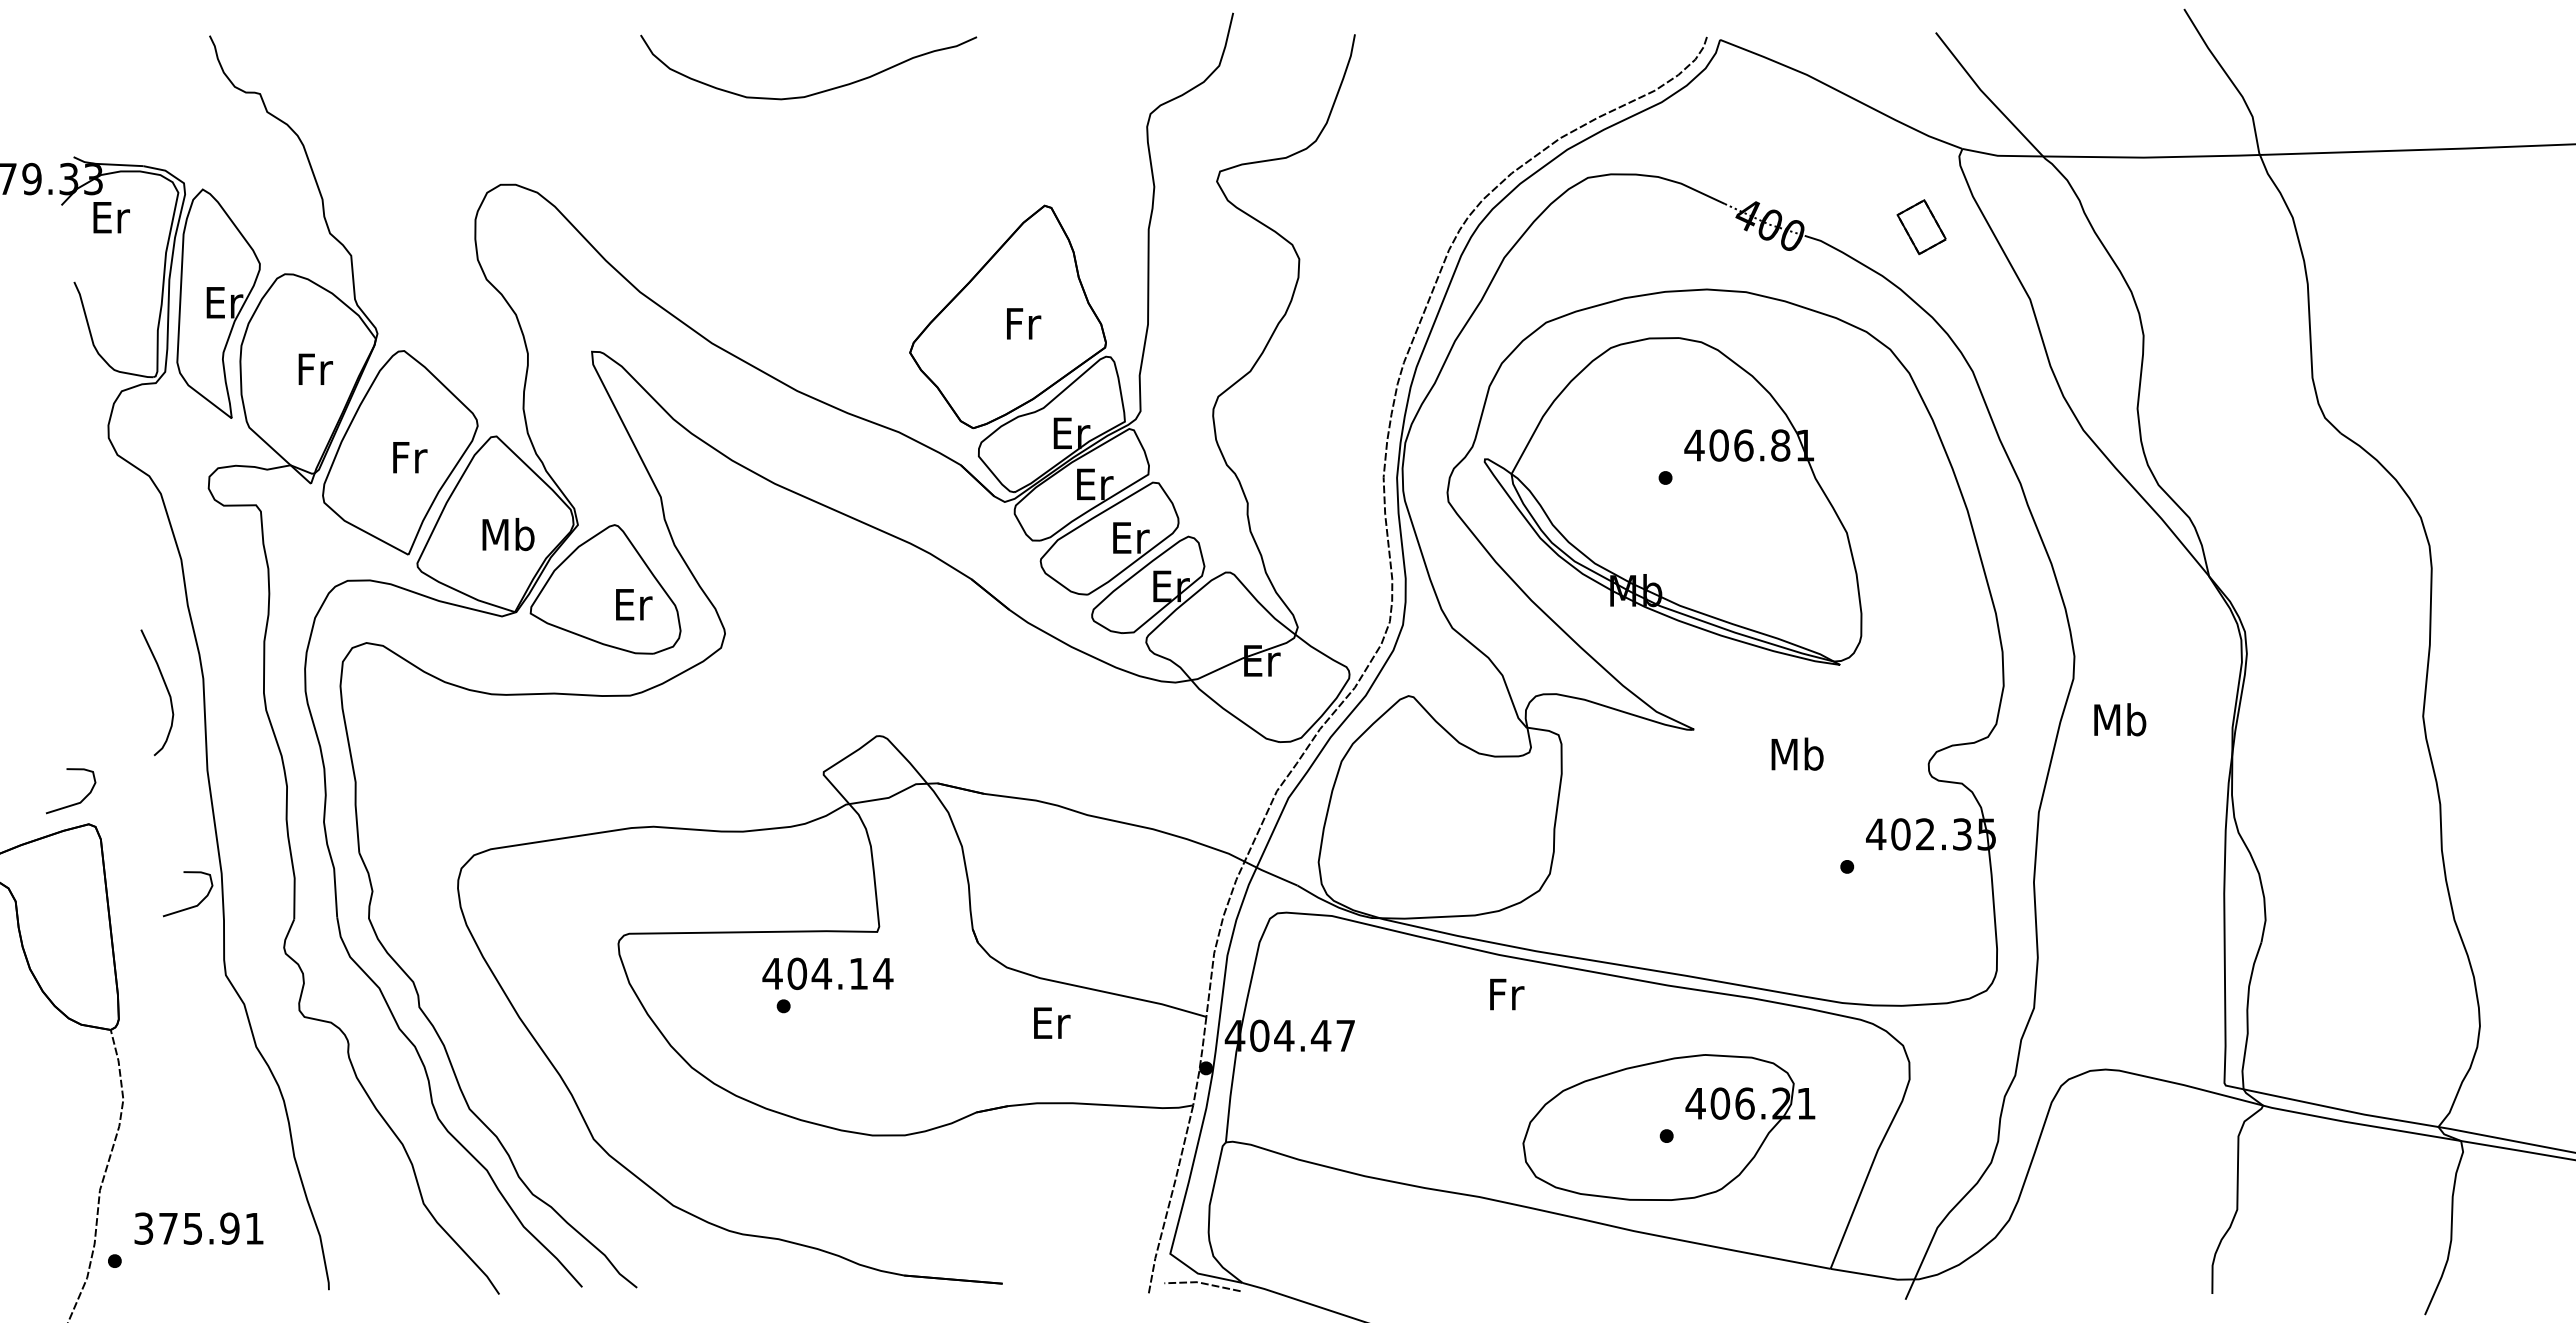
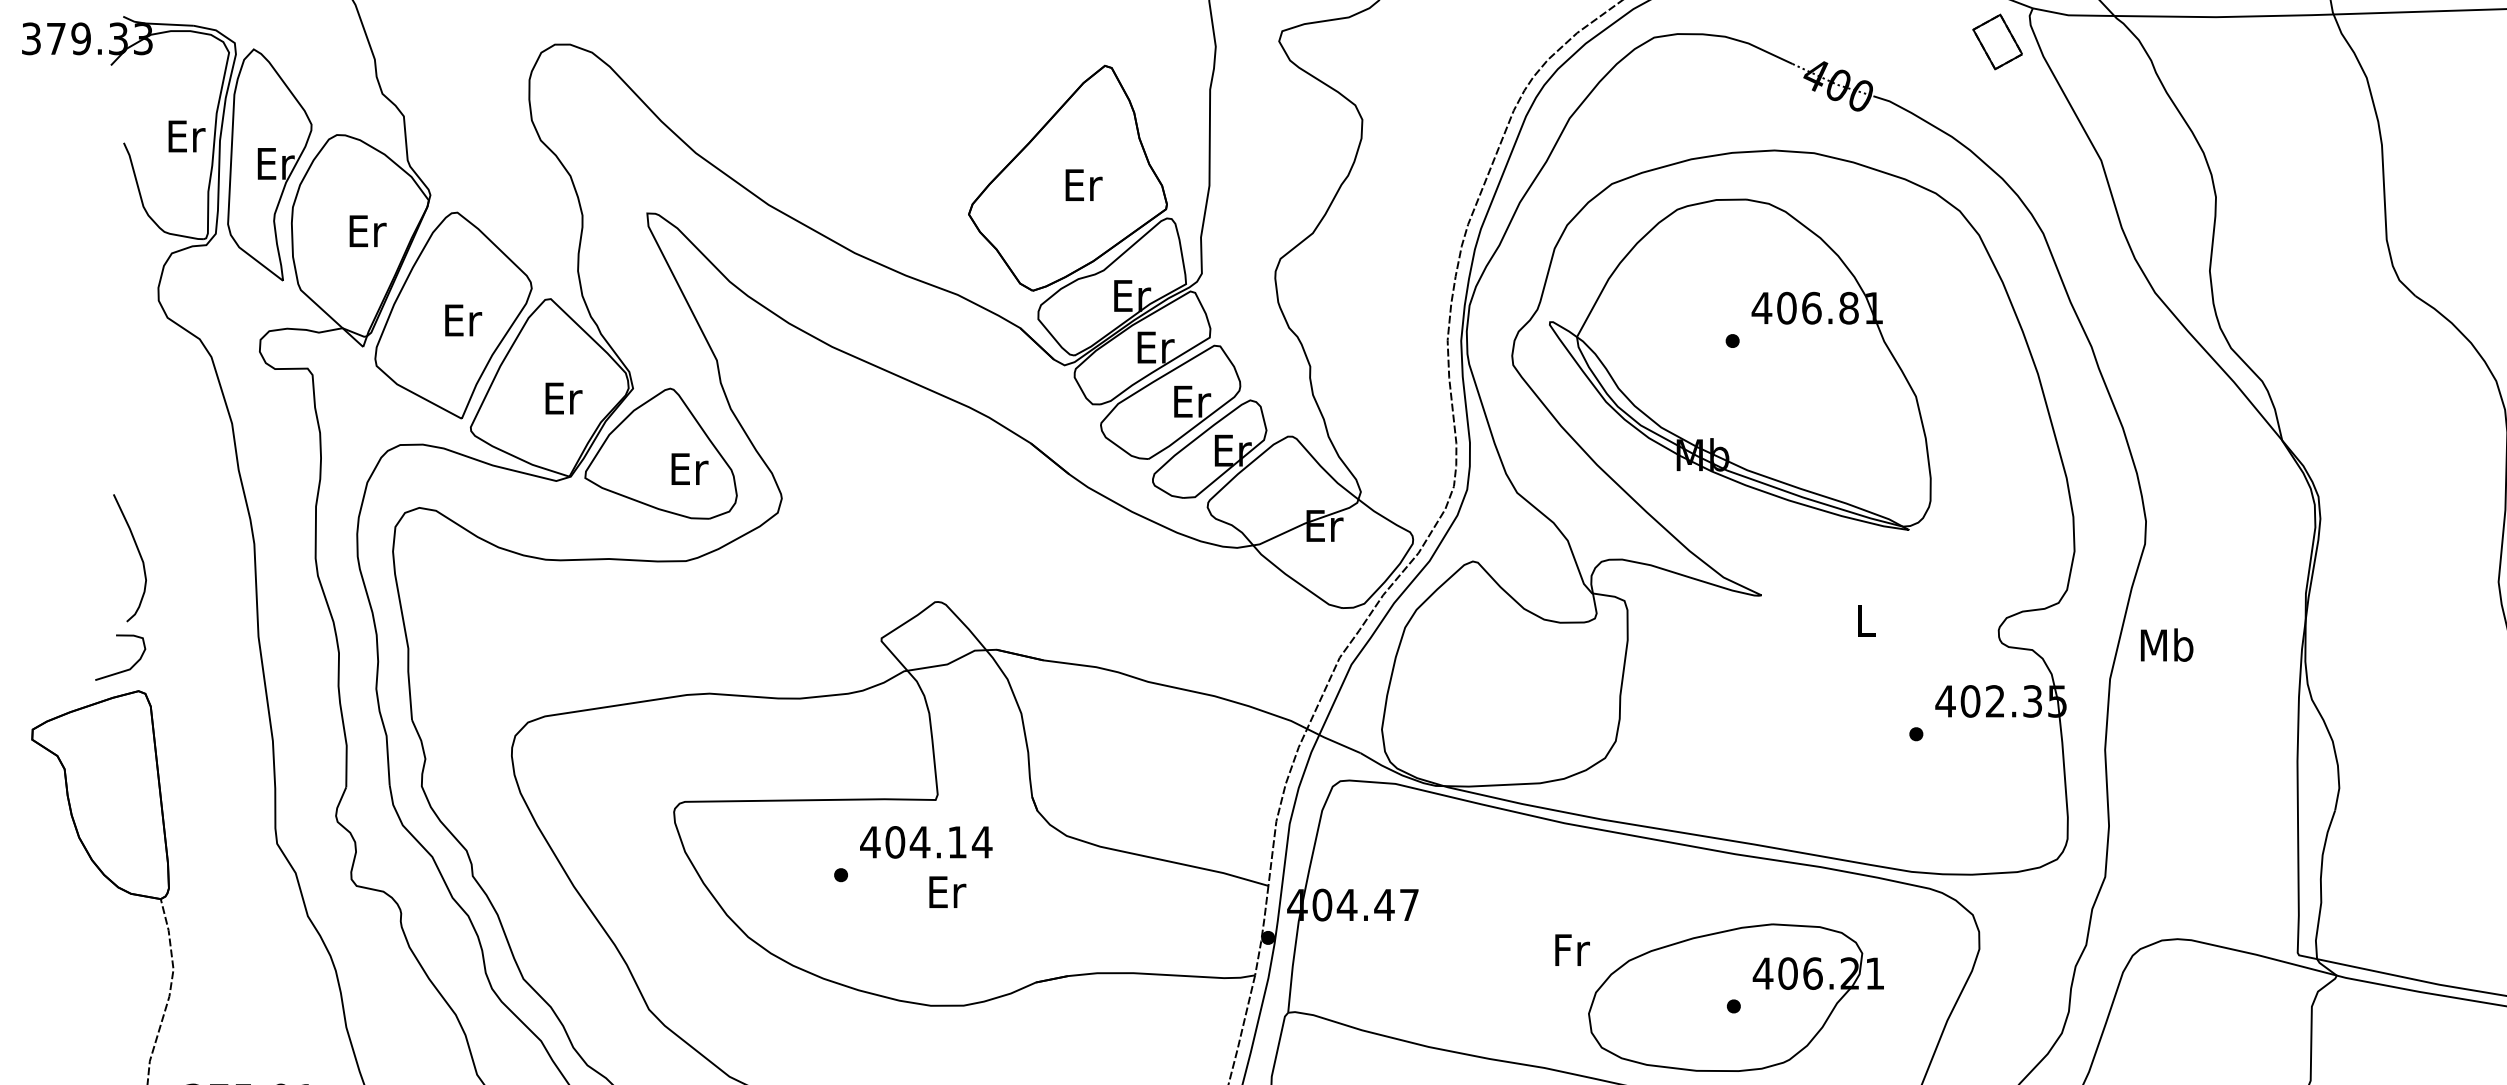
text: (111, 217) -> (186, 136), moved
part: (1921, 227) -> (1997, 42), moved
text: (1023, 323) -> (1083, 184), Fr -> Er
text: (315, 368) -> (367, 230), Fr -> Er
text: (410, 457) -> (463, 320), Fr -> Er
text: (508, 534) -> (562, 398), Mb -> Er
curve: (166, 690) -> (139, 555), moved
text: (2120, 719) -> (2167, 644), moved
text: (1797, 753) -> (1866, 619), Mb -> L
curve: (190, 906) -> (241, 774), removed
text: (827, 973) -> (925, 842), moved
text: (1507, 994) -> (1572, 950), moved
text: (1052, 1022) -> (948, 891), moved

